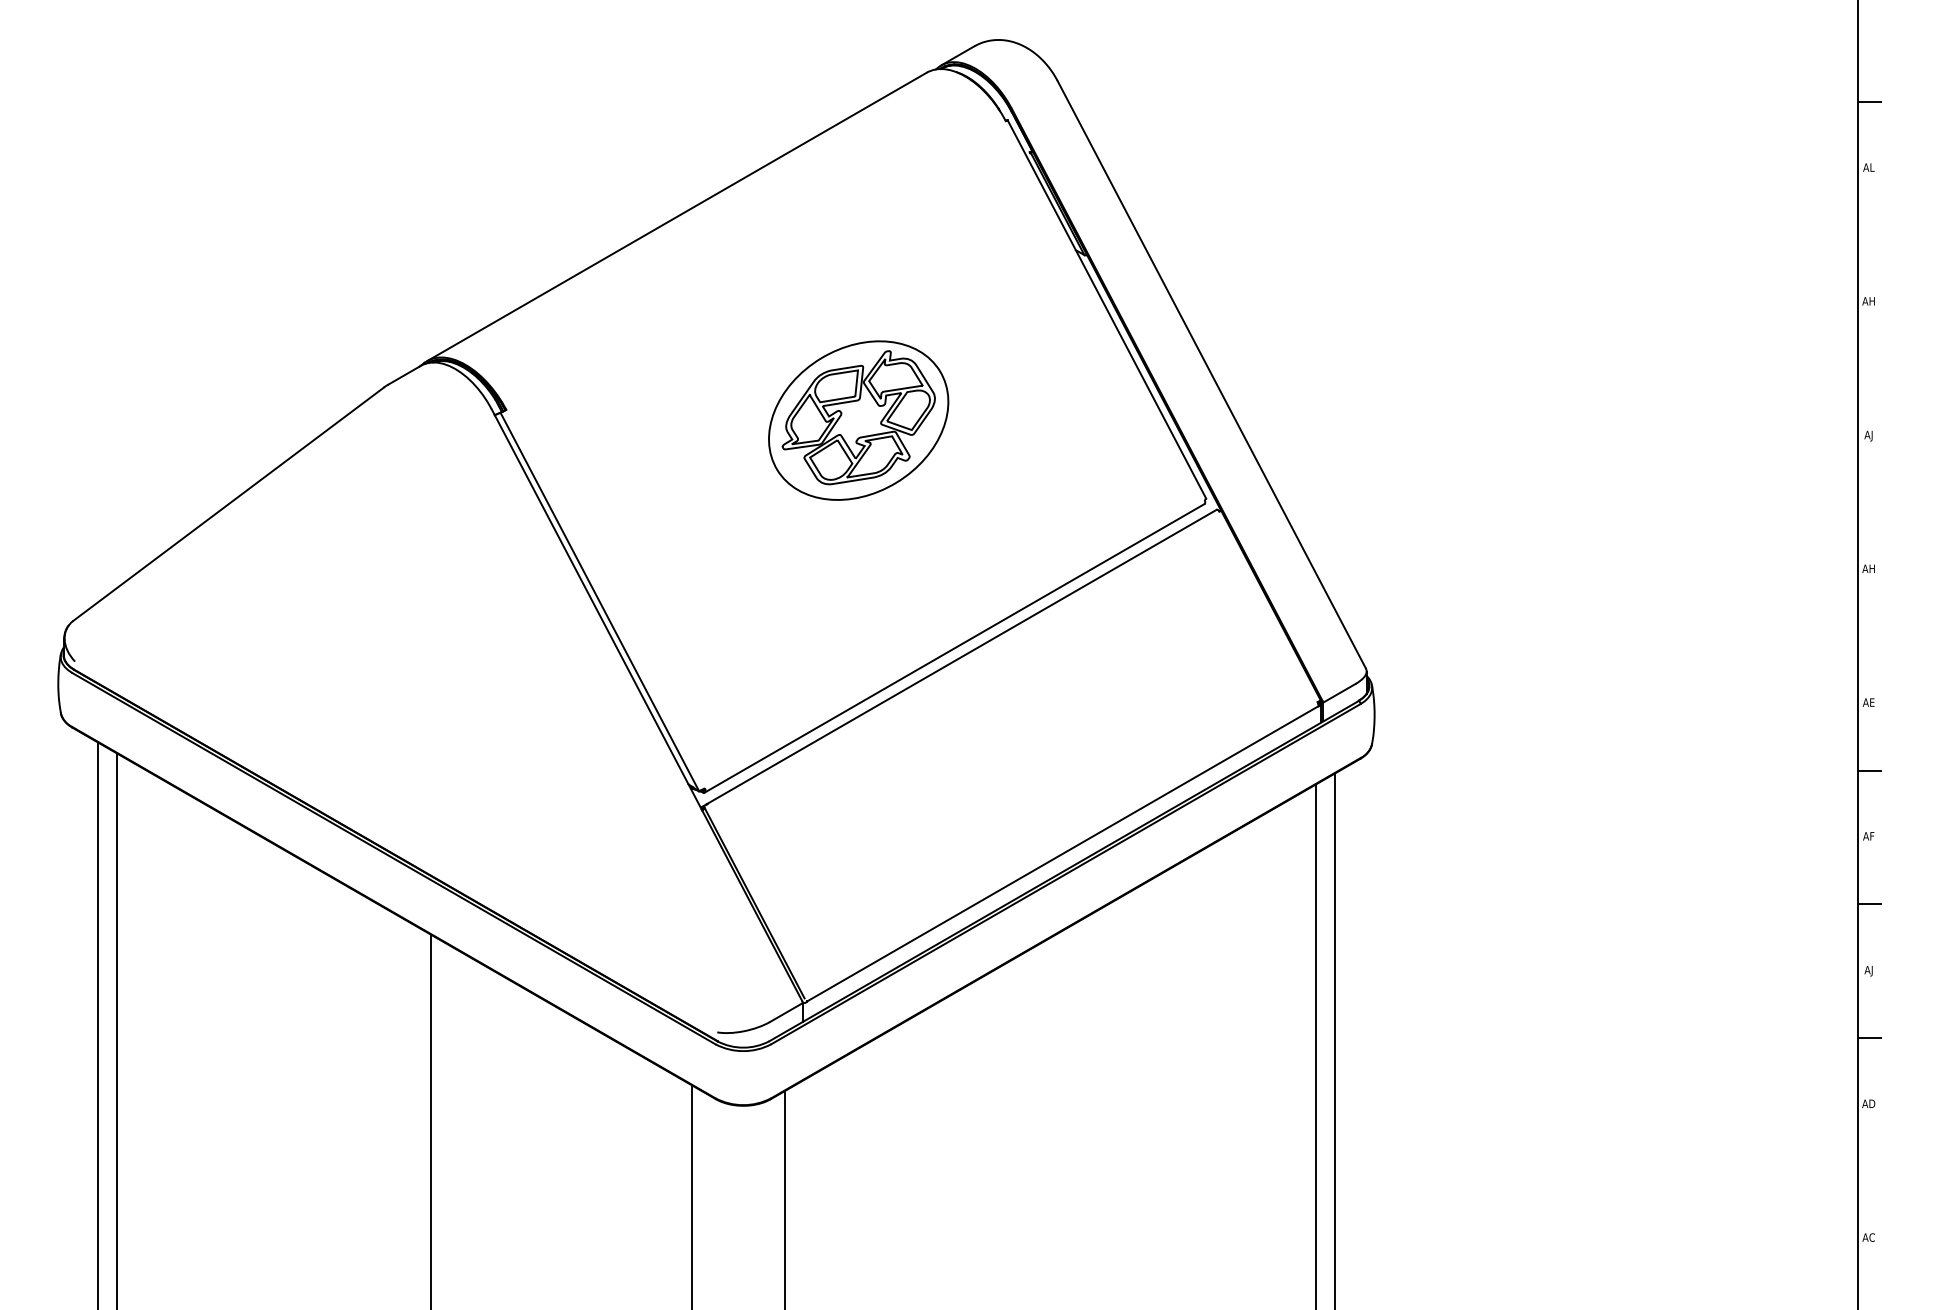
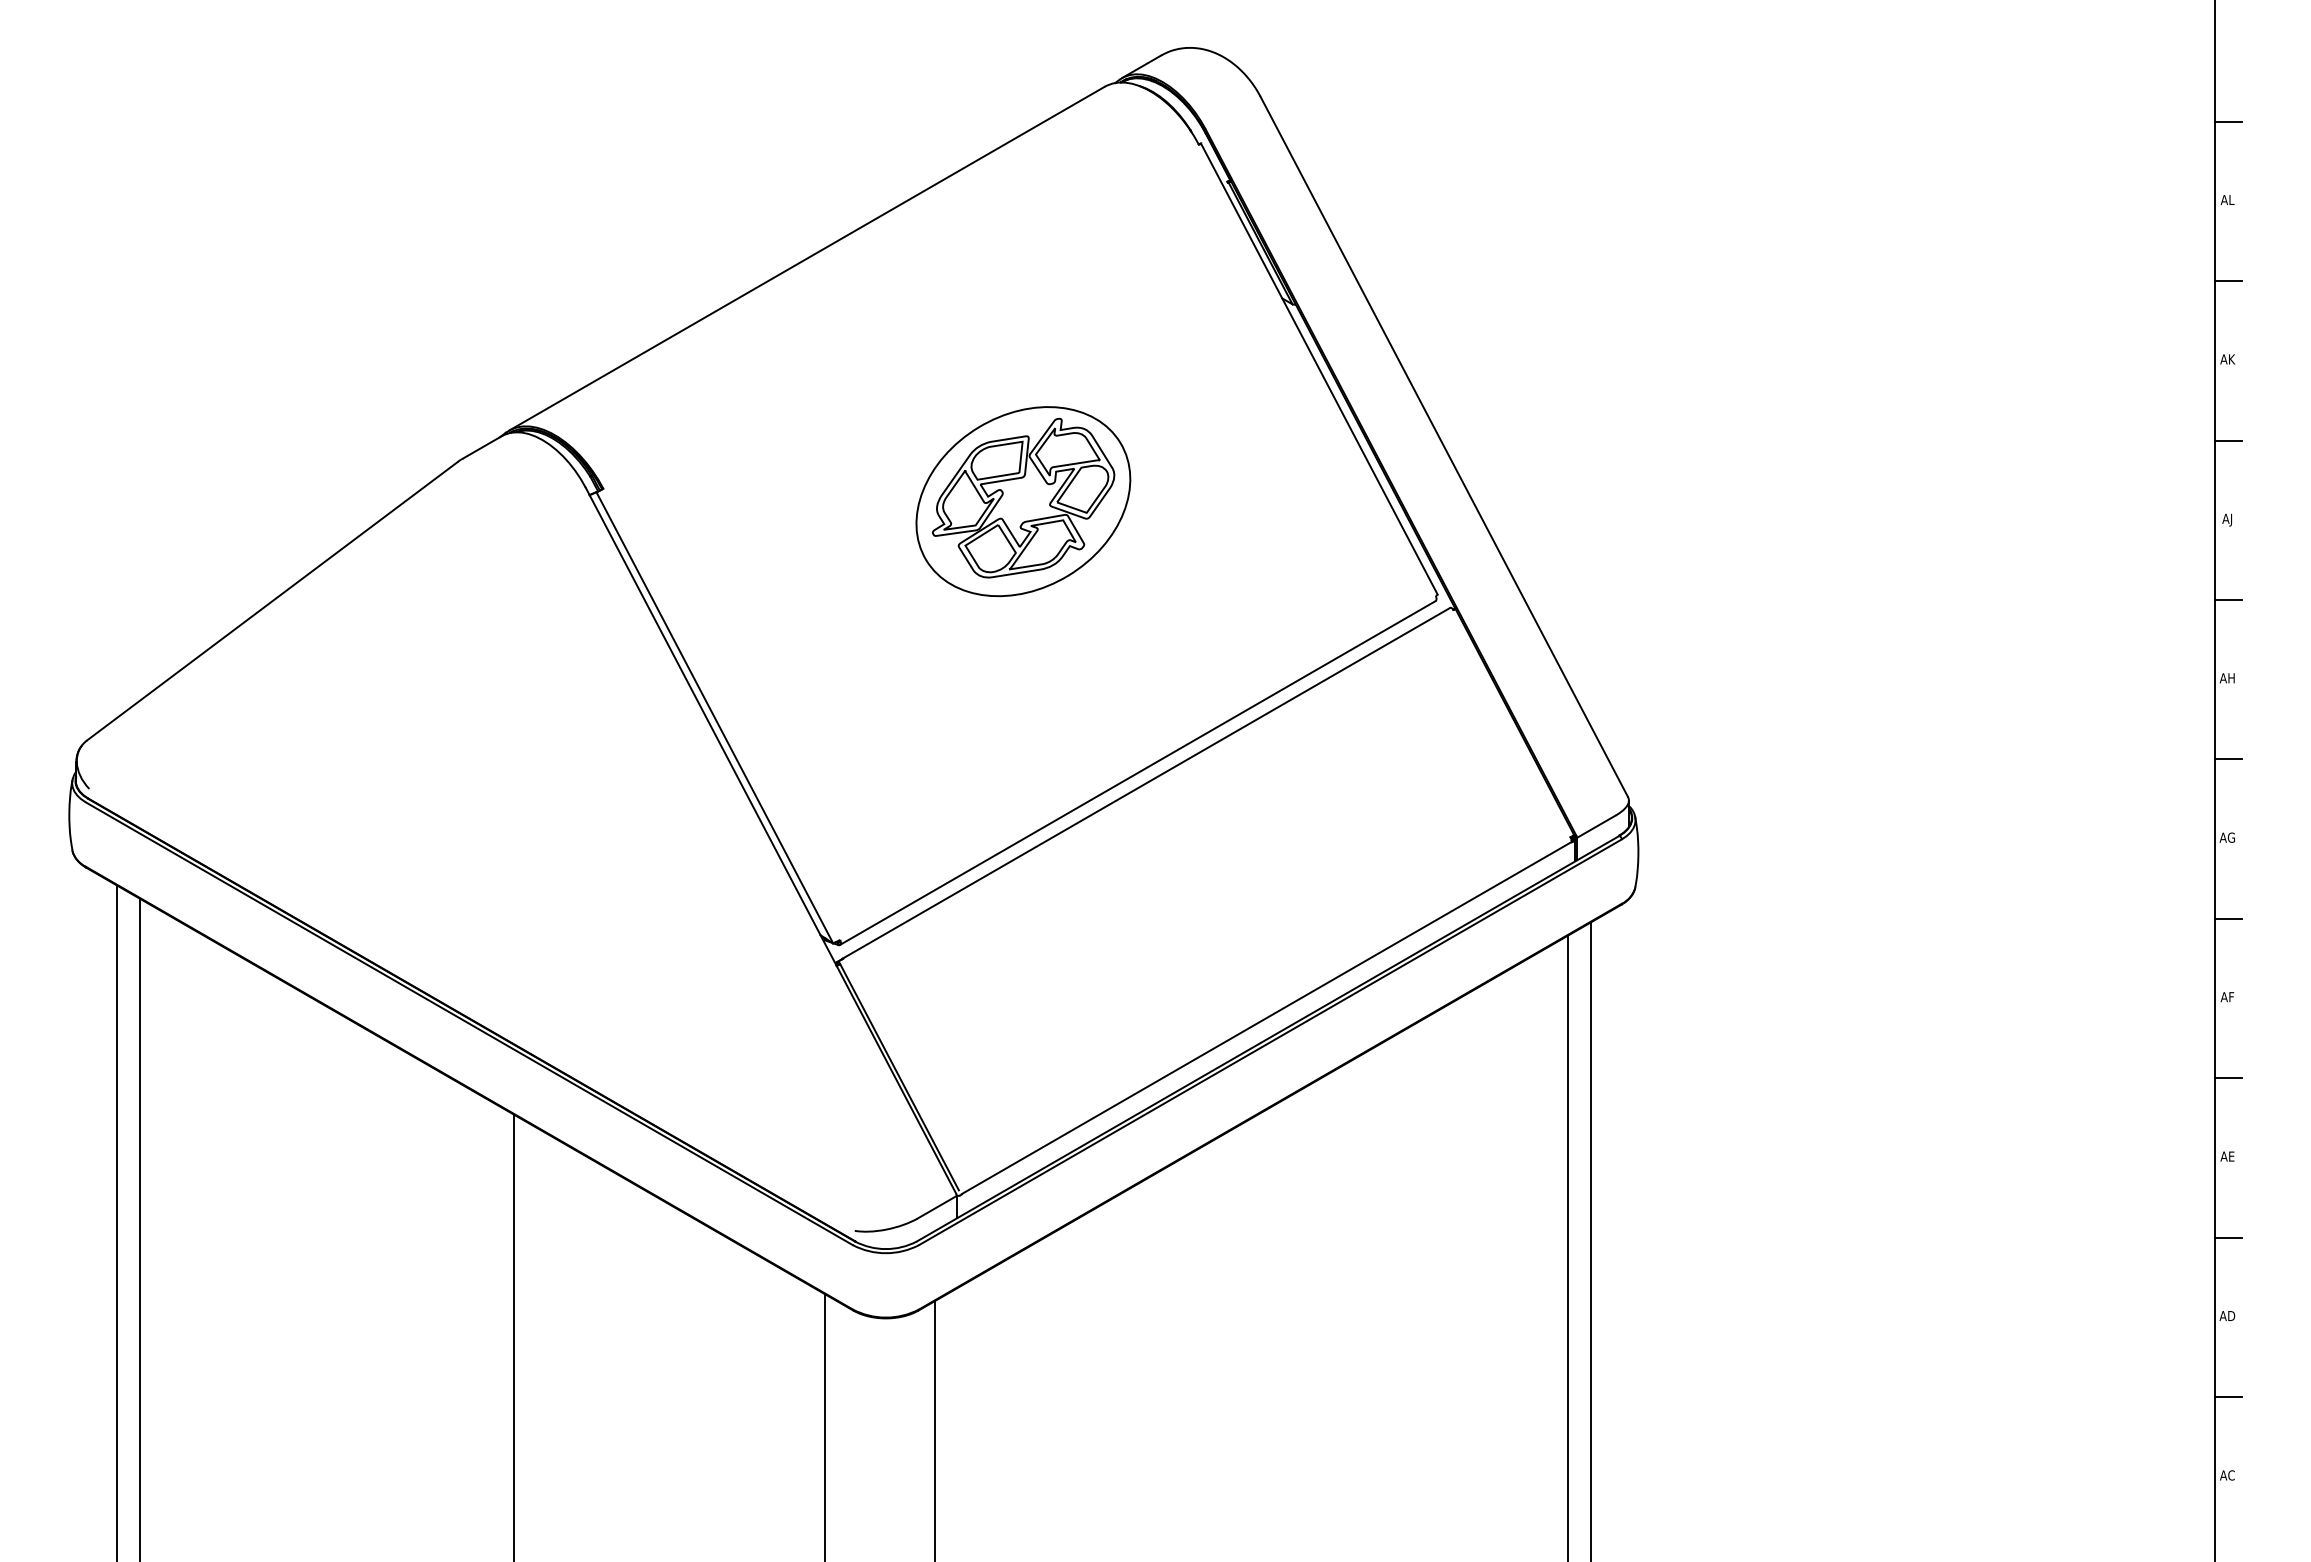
line: (1868, 235) -> (2227, 281), added
text: (1868, 301) -> (2227, 359), AH -> AK
line: (1868, 369) -> (2227, 440), added
line: (1868, 502) -> (2227, 599), added
line: (1868, 636) -> (2227, 759), added
text: (1867, 702) -> (2226, 837), AE -> AG
text: (1868, 970) -> (2227, 1157), AJ -> AE
line: (1868, 1172) -> (2227, 1397), added

